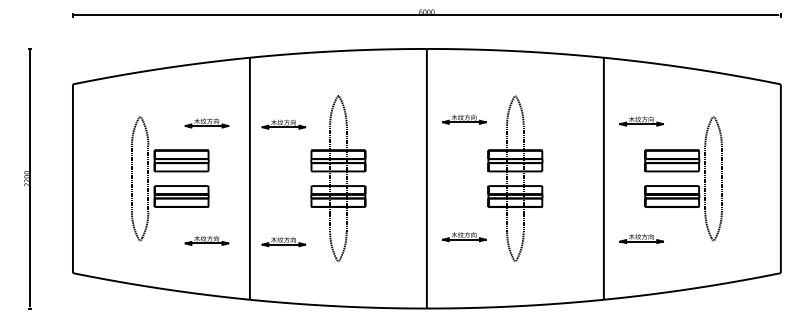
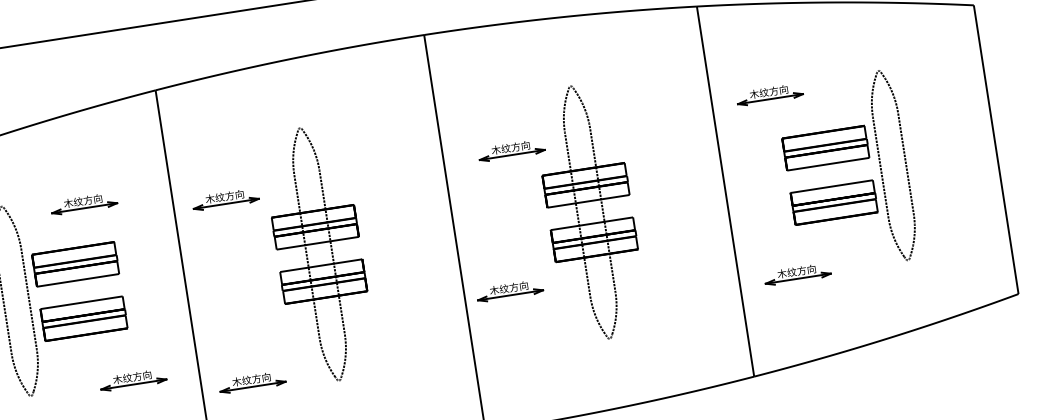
part: (464, 119) -> (511, 150), moved
part: (206, 123) -> (83, 204), moved
part: (283, 124) -> (225, 199), moved
part: (464, 237) -> (510, 291), moved
part: (283, 242) -> (252, 383), moved

